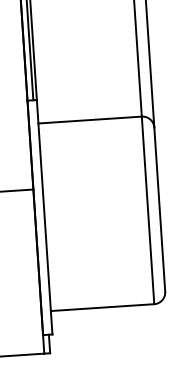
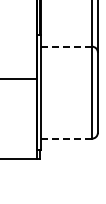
line: (89, 119) -> (66, 46), solid -> dashed
line: (104, 307) -> (67, 138), solid -> dashed

